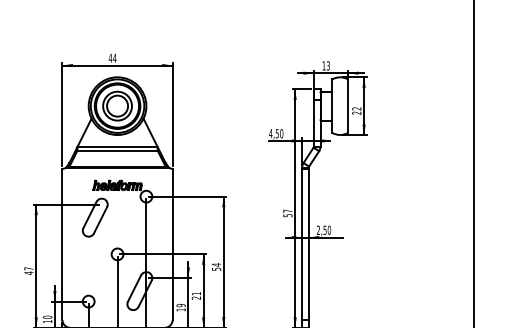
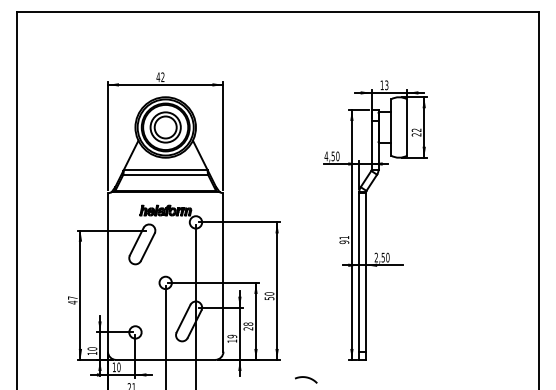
text: (114, 58) -> (162, 77), 44 -> 42
text: (288, 213) -> (344, 240), 57 -> 91
text: (216, 264) -> (269, 293), 54 -> 50
text: (196, 293) -> (248, 323), 21 -> 28

